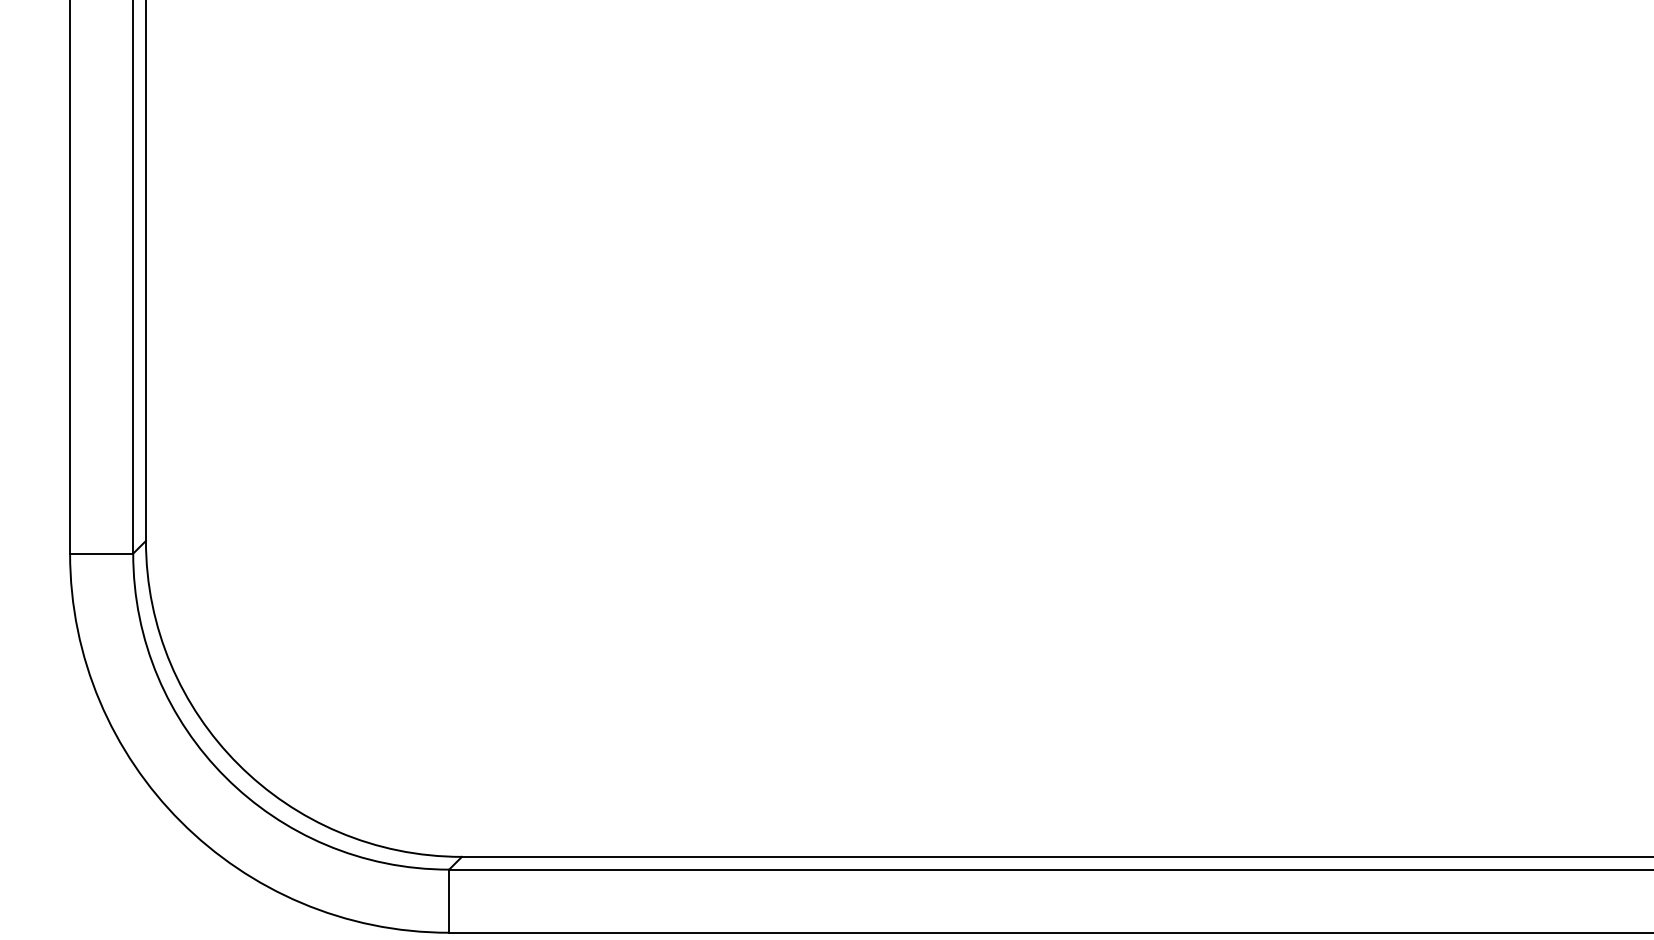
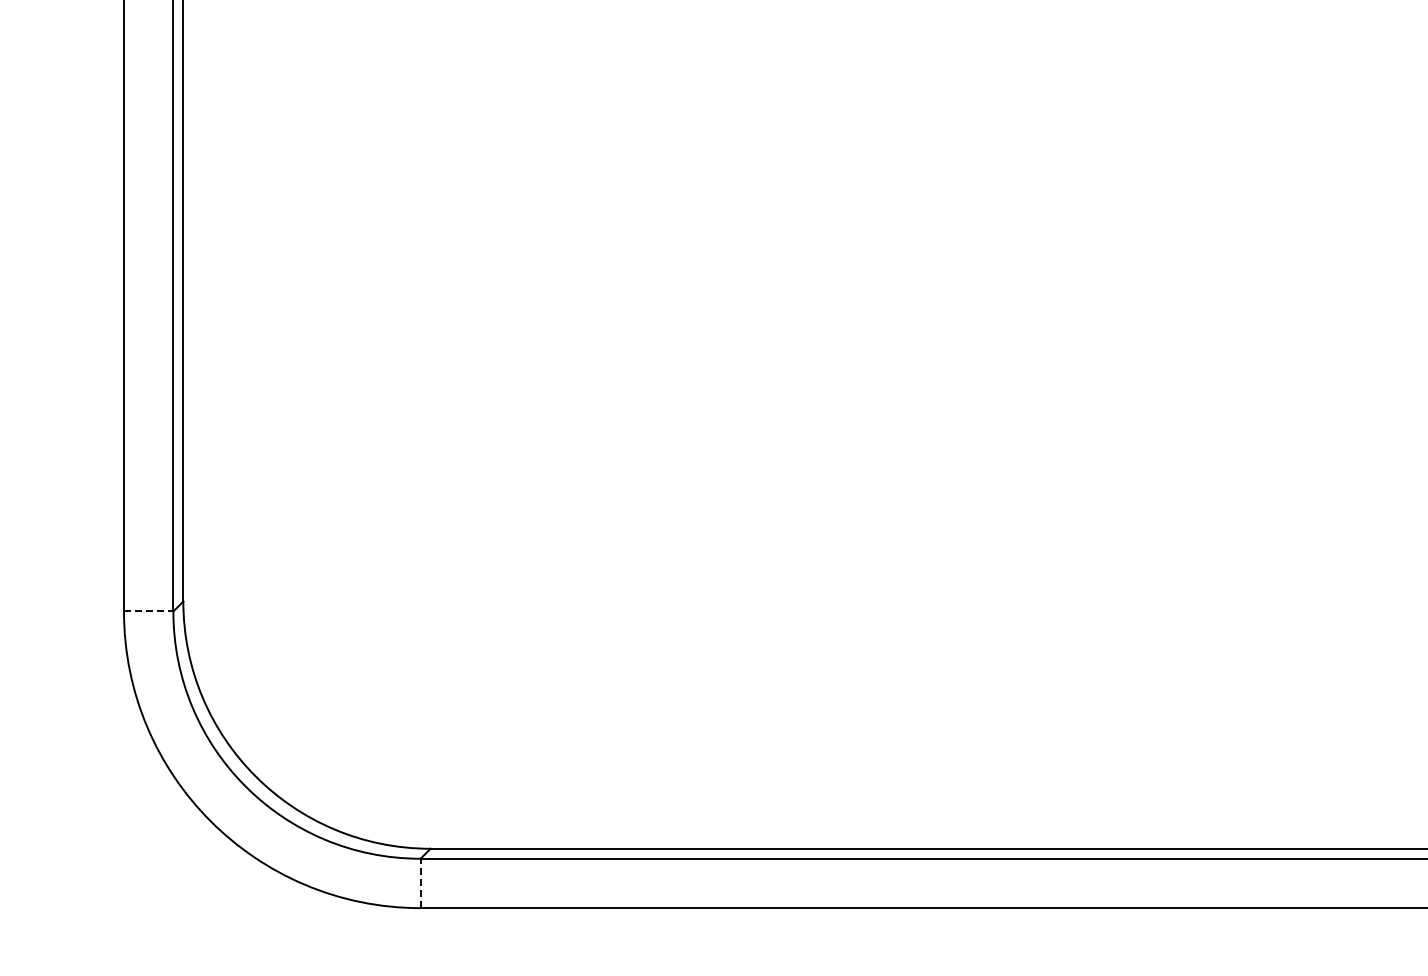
line: (101, 553) -> (148, 611), solid -> dashed
line: (449, 901) -> (420, 883), solid -> dashed

